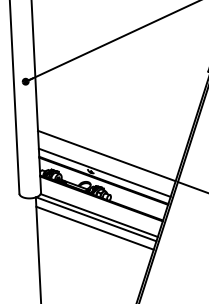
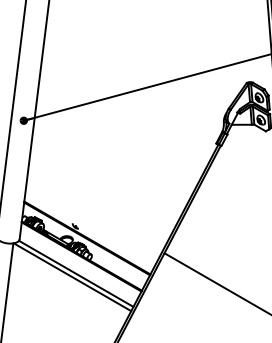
line: (106, 155) -> (94, 212), removed
line: (104, 173) -> (89, 230), removed
line: (95, 228) -> (69, 286), removed

